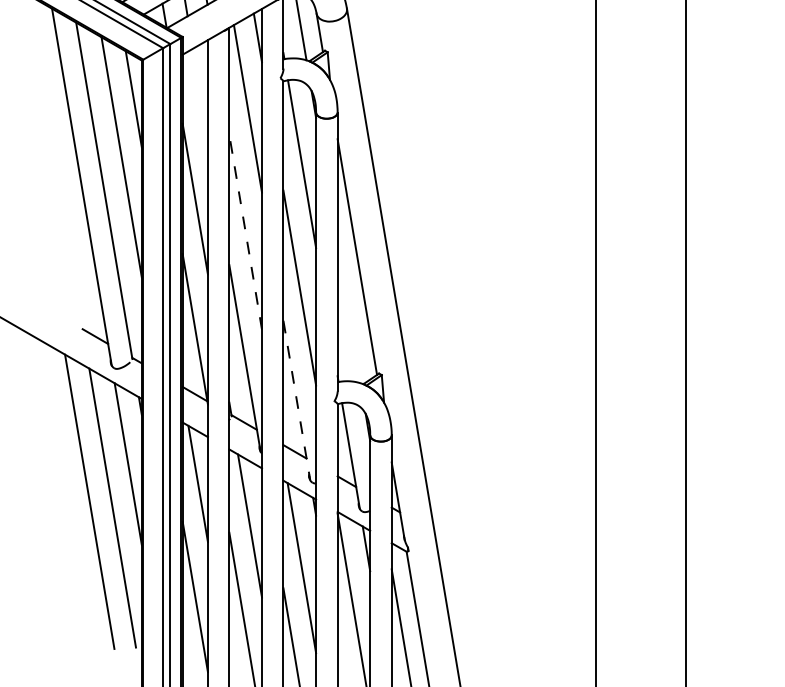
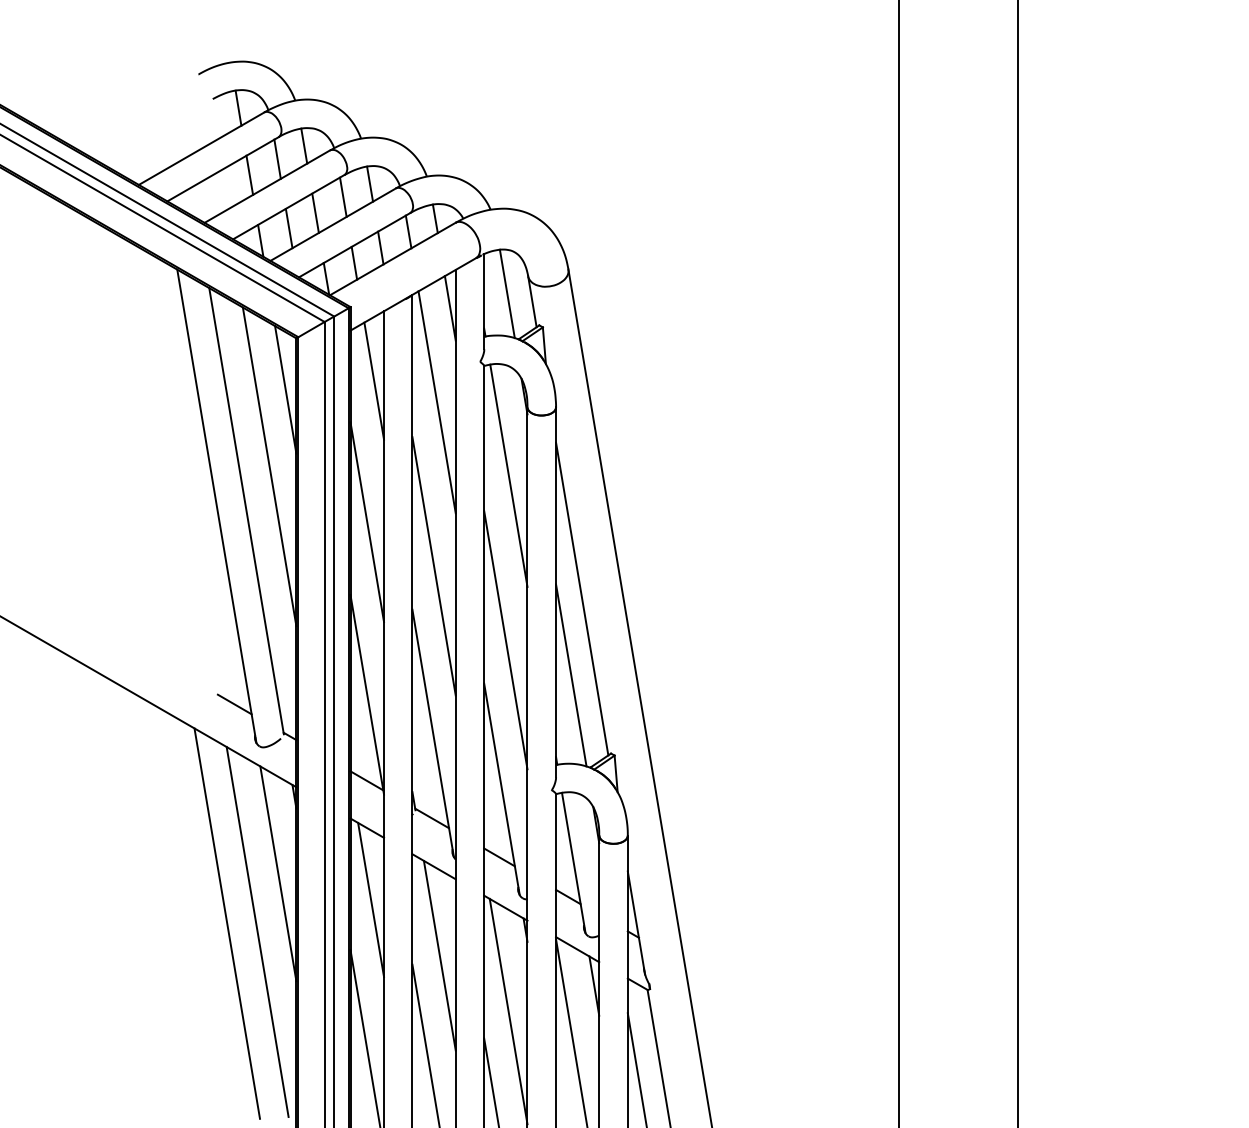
line: (200, 92) -> (374, 380), added
line: (245, 232) -> (434, 566), dashed -> solid
line: (349, 314) -> (571, 675), added
line: (297, 400) -> (502, 789), dashed -> solid

